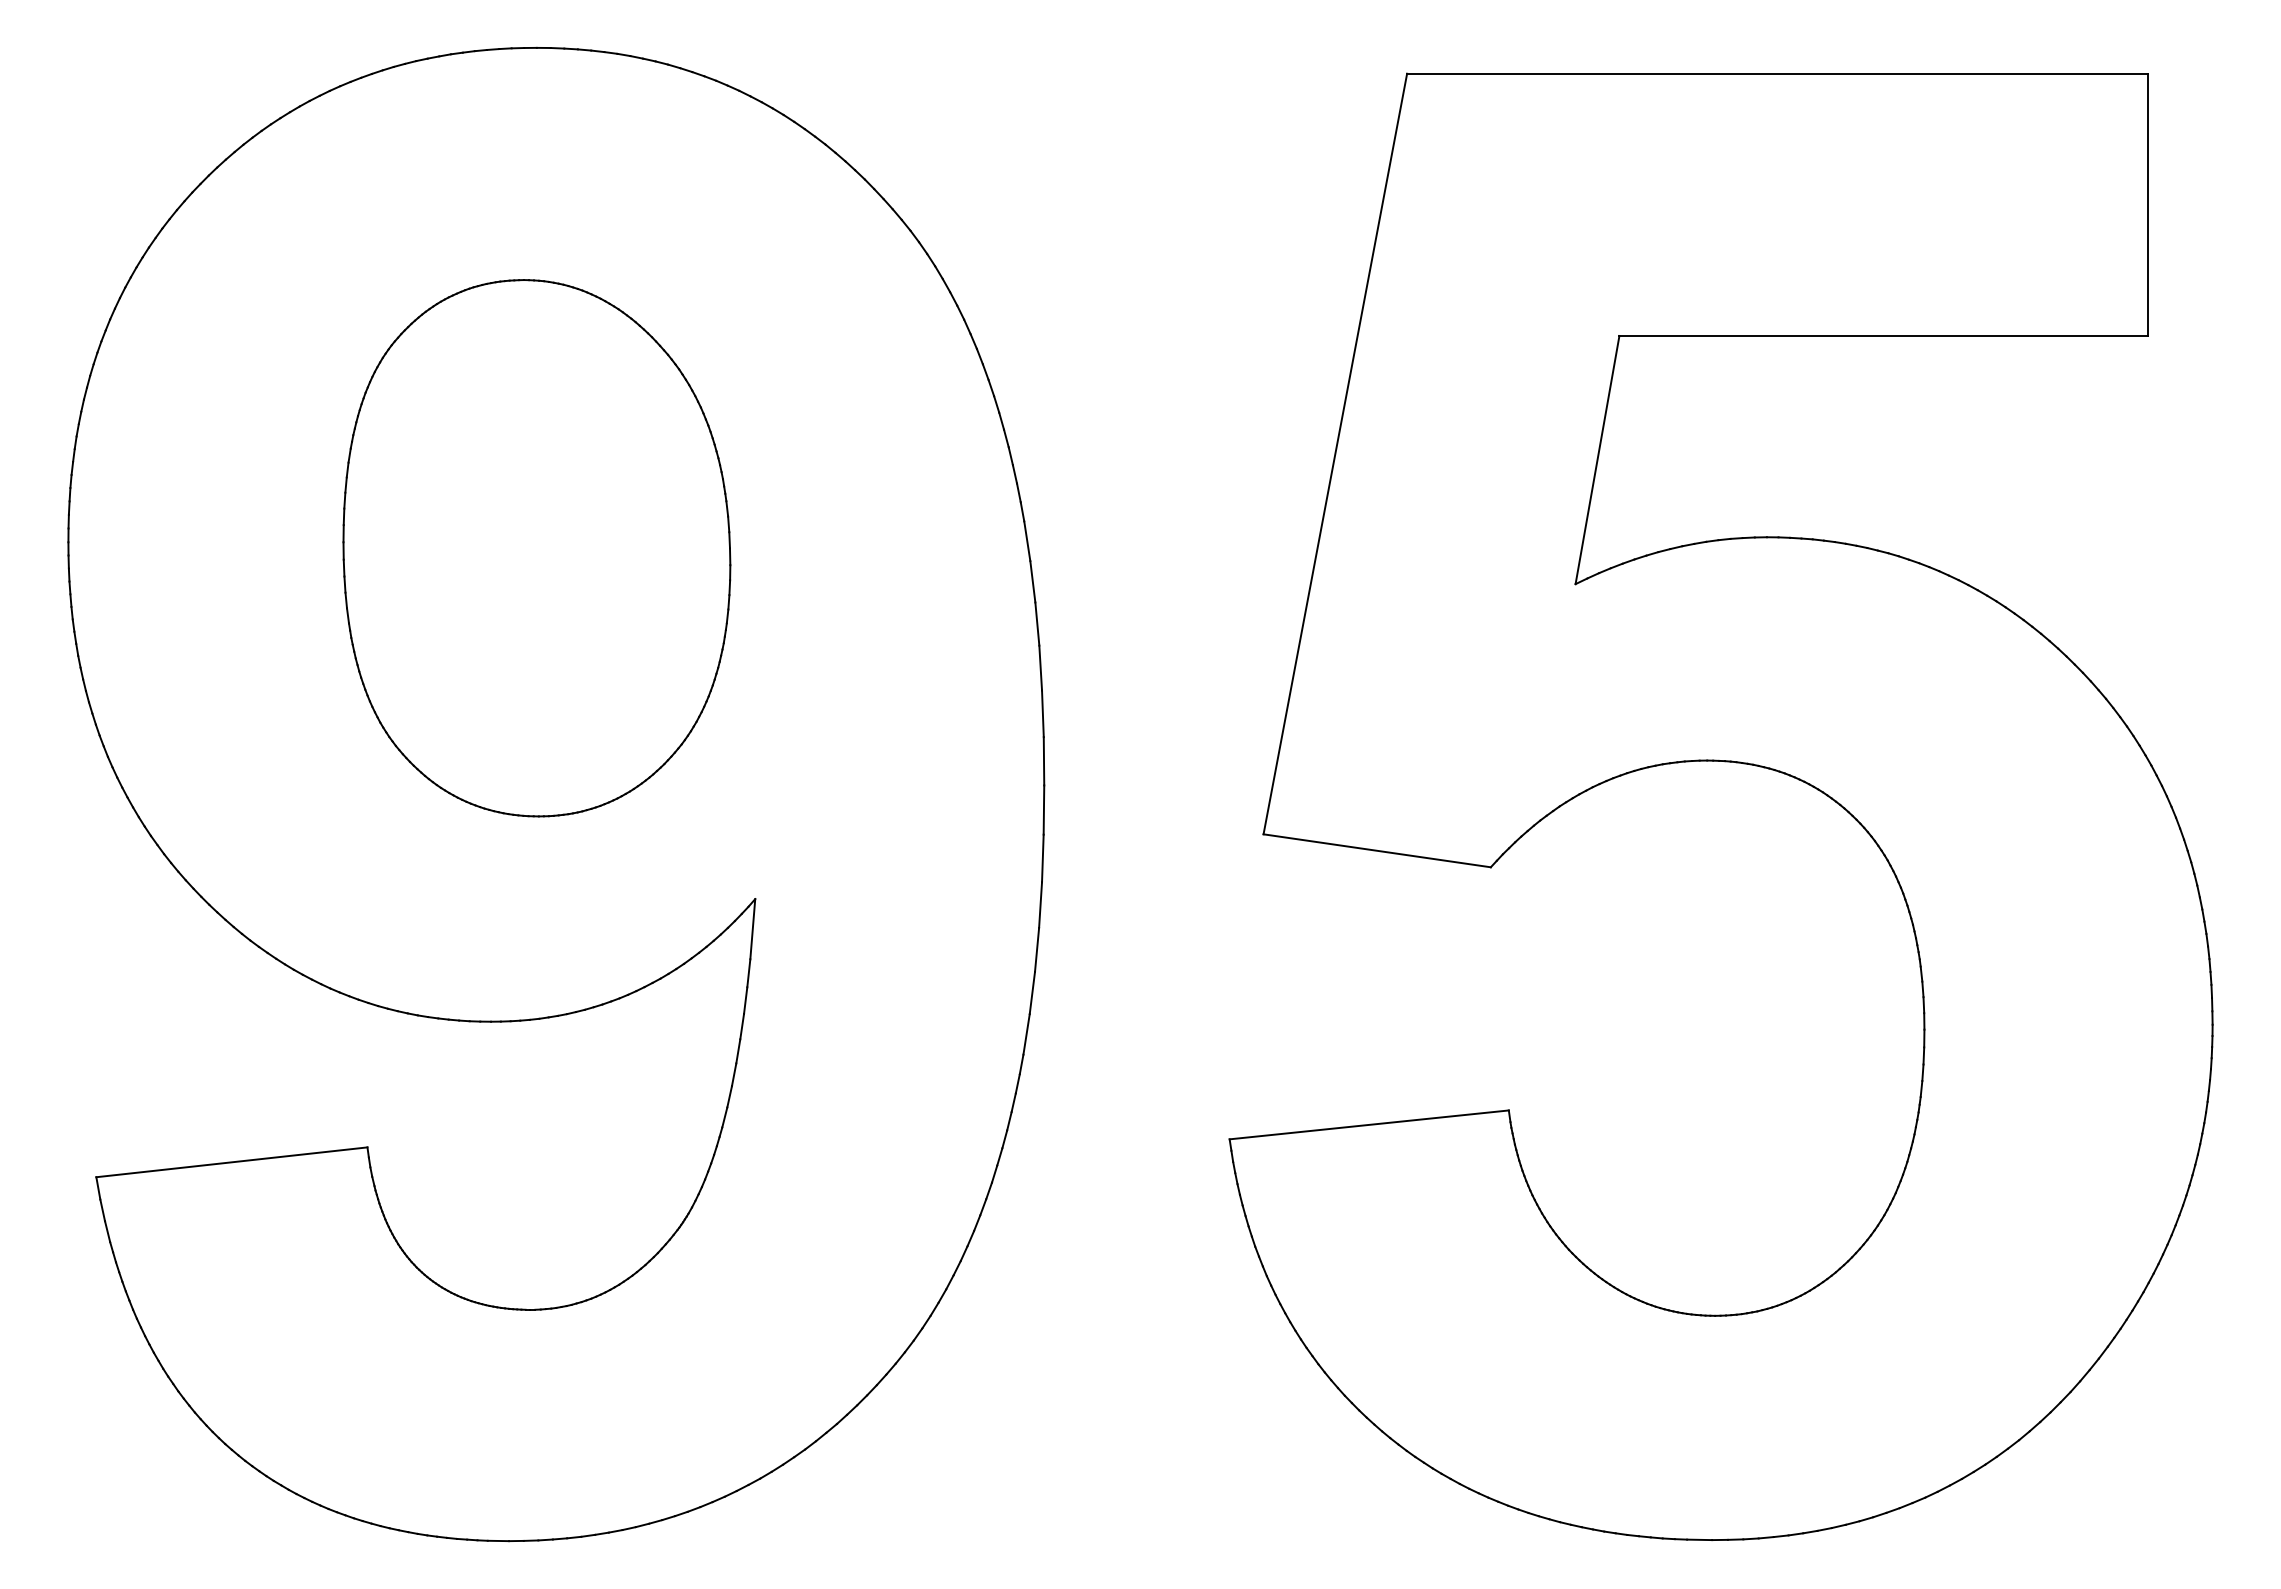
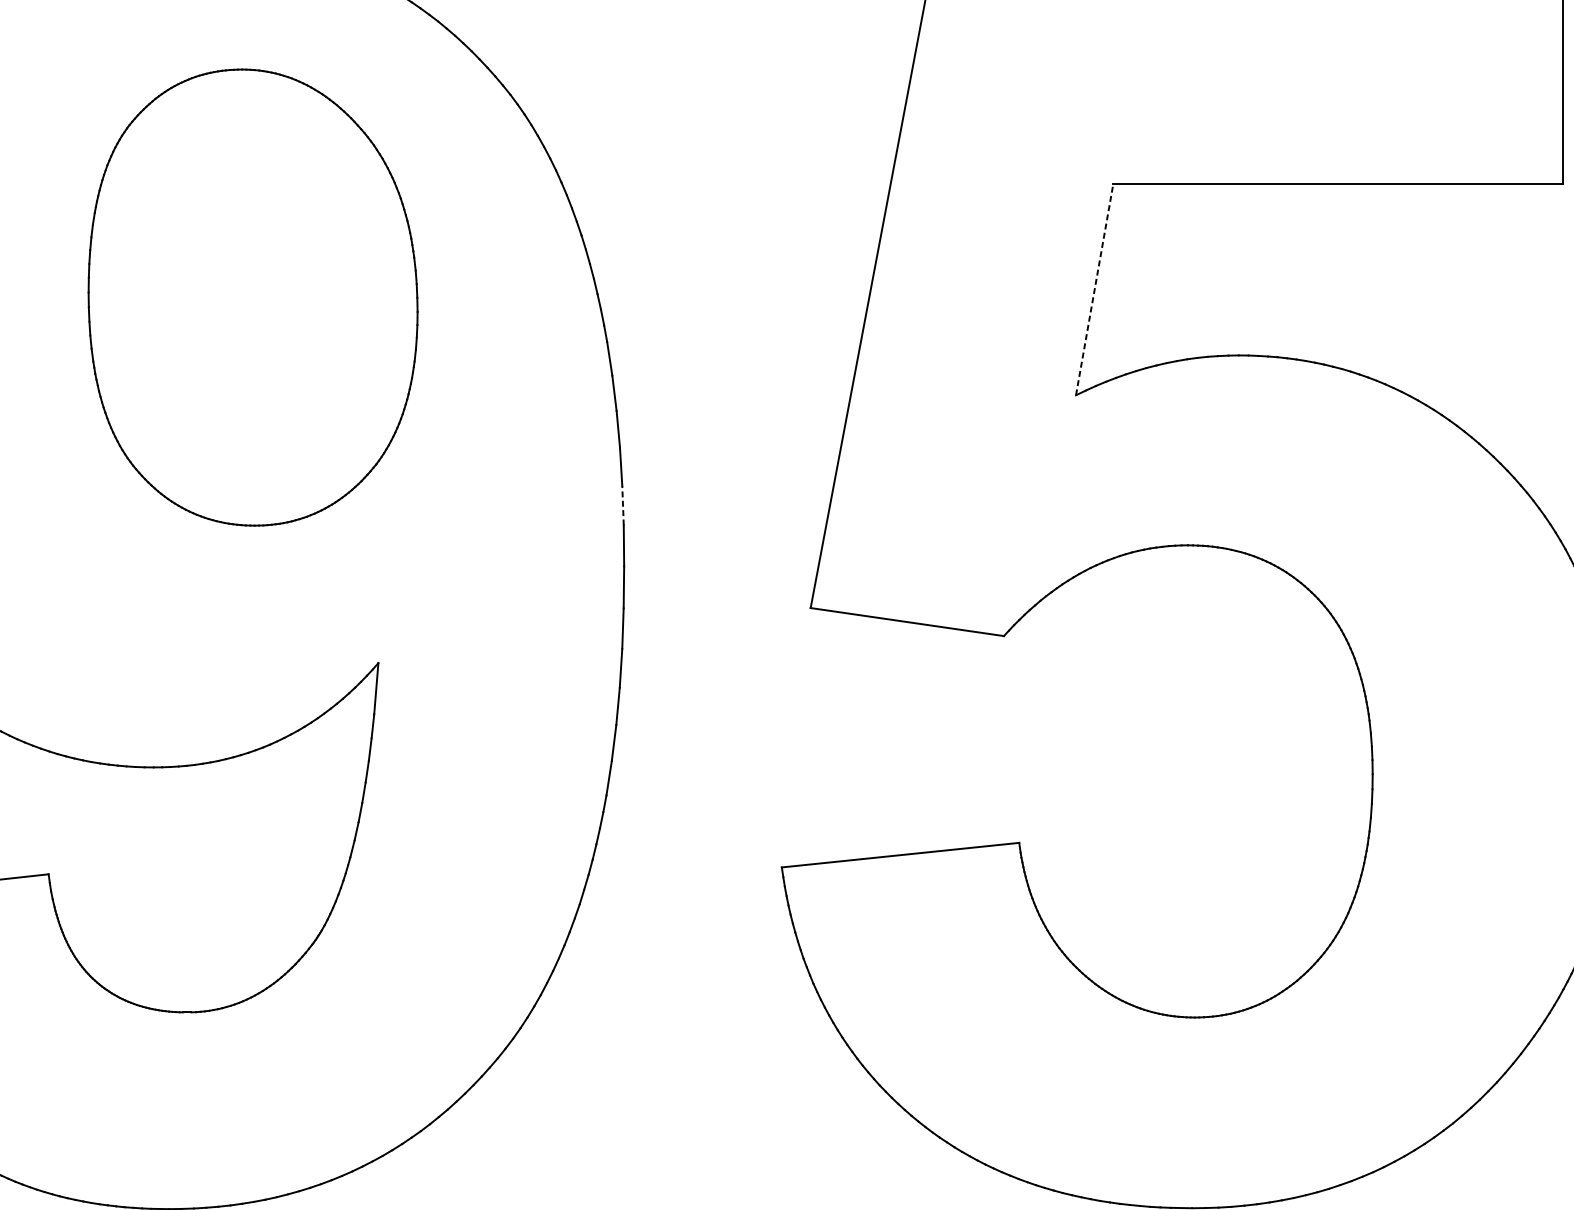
line: (1597, 459) -> (1094, 289), solid -> dashed
part: (536, 548) -> (252, 297), moved
line: (1042, 713) -> (622, 505), solid -> dashed

